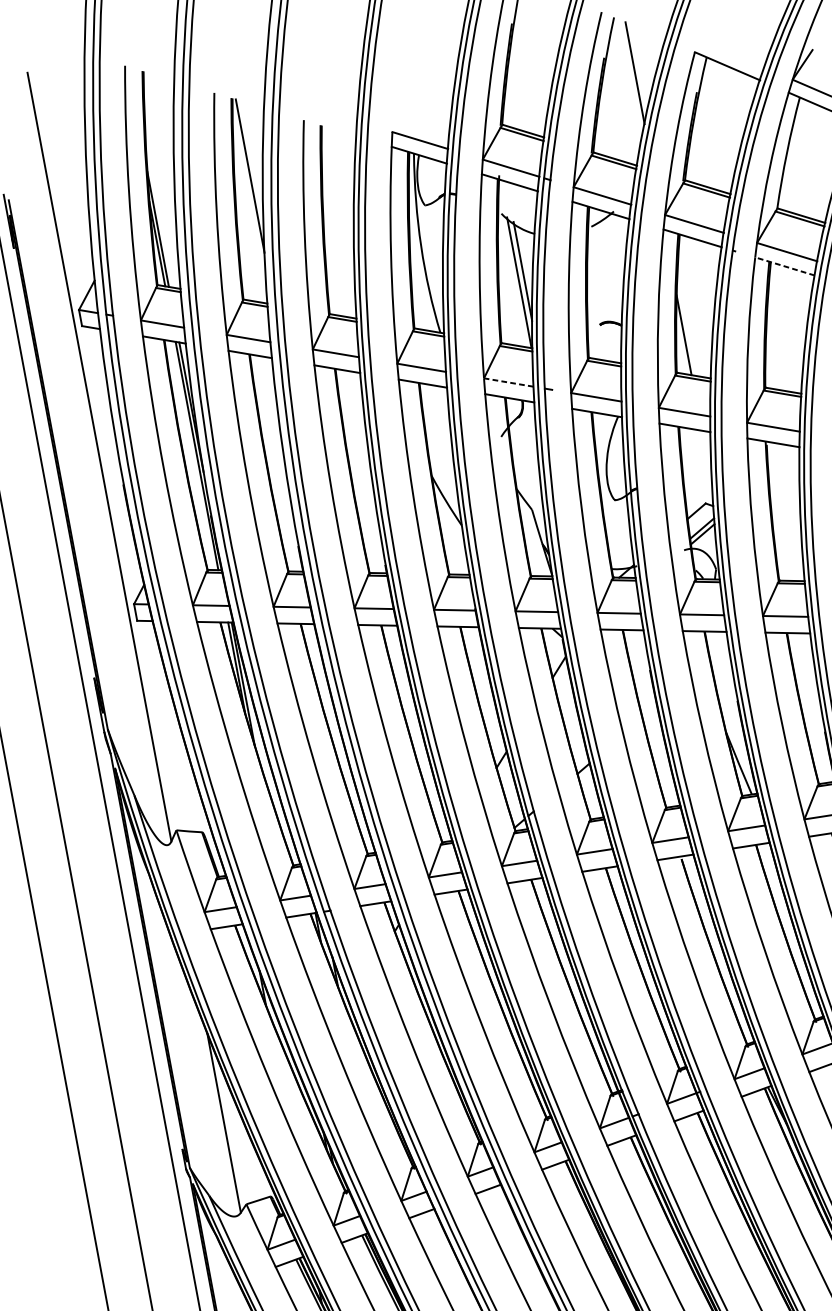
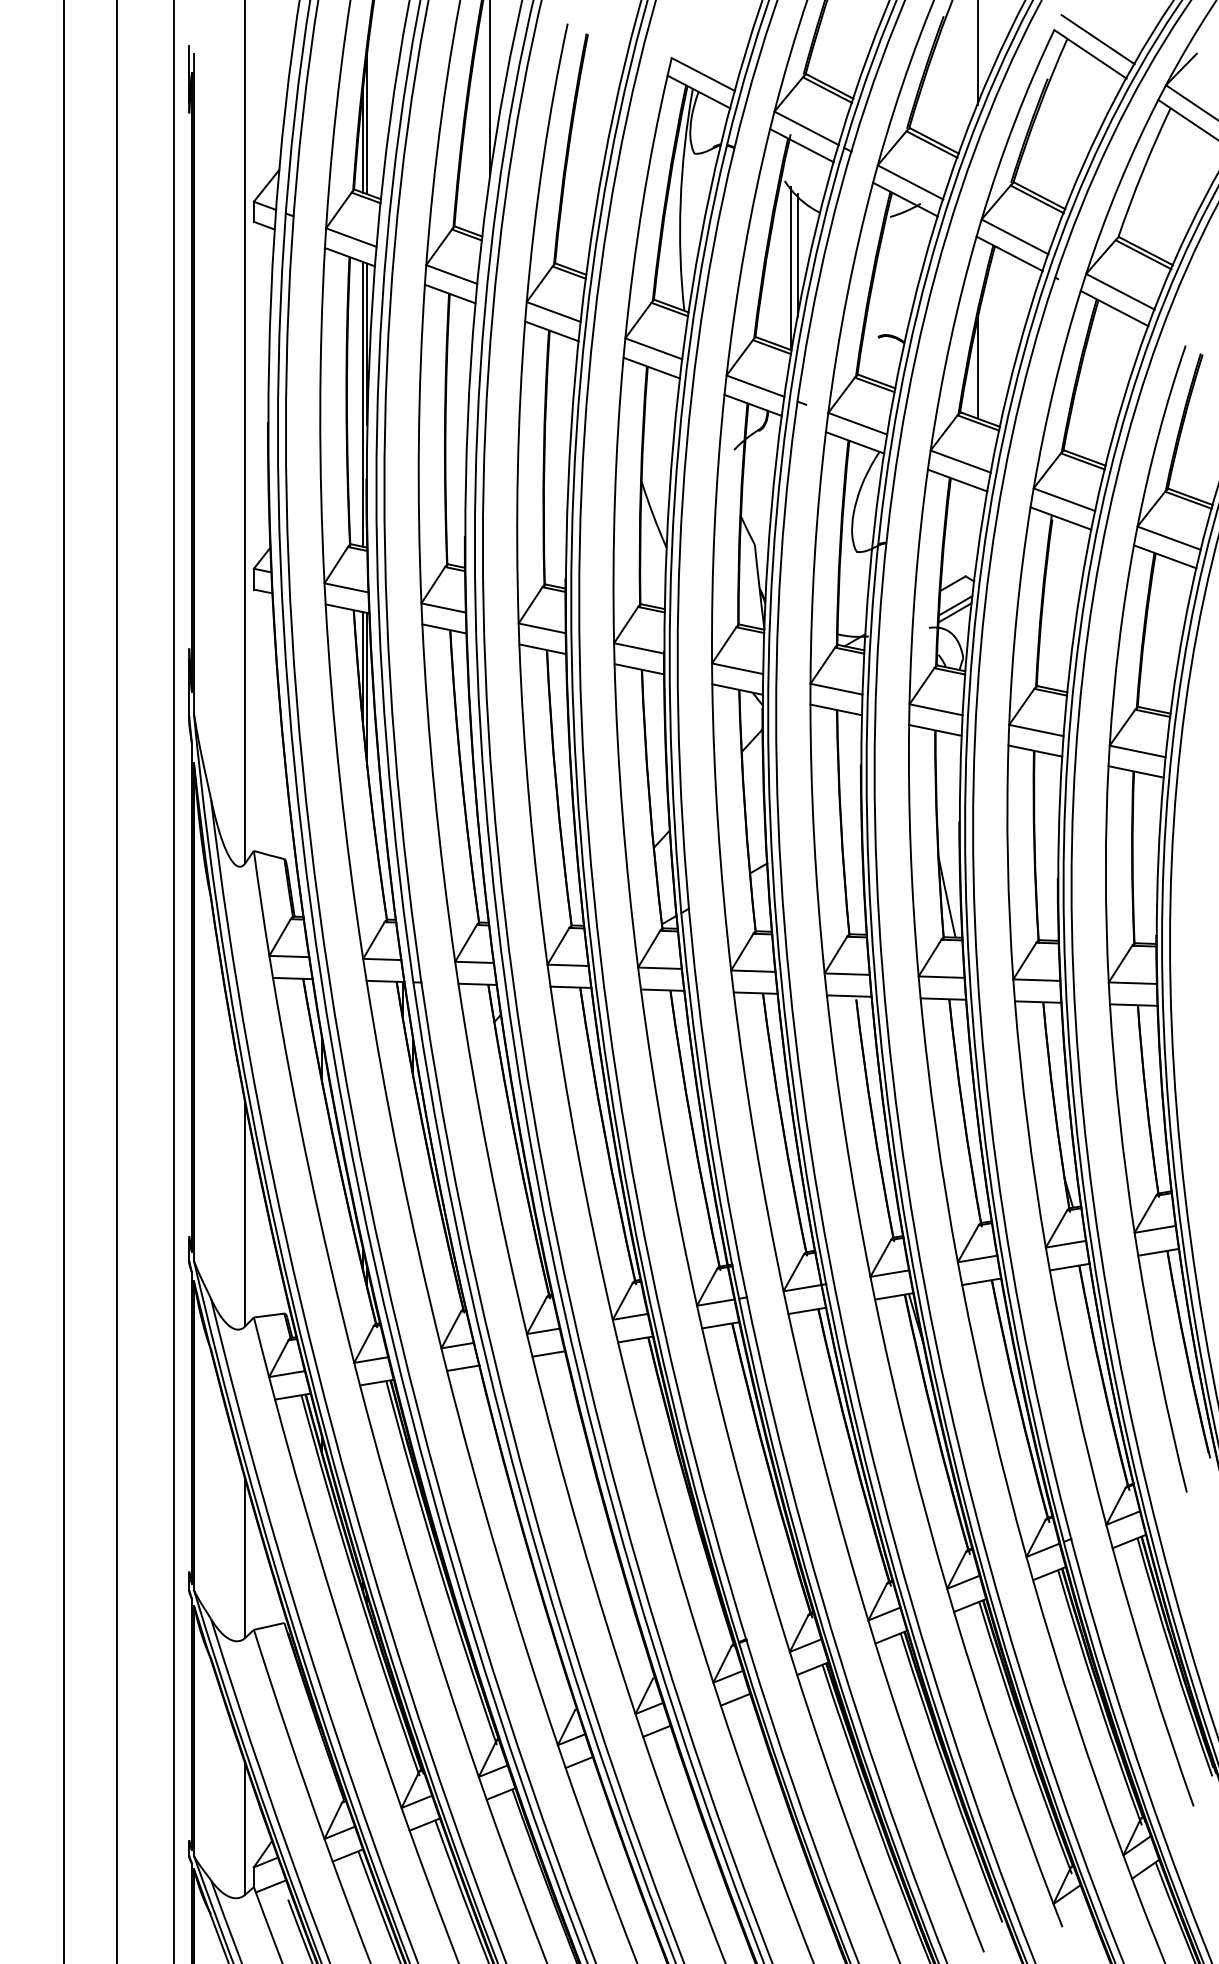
line: (730, 53) -> (1097, 39), added
line: (784, 266) -> (1114, 308), dashed -> solid
line: (508, 382) -> (755, 386), dashed -> solid

